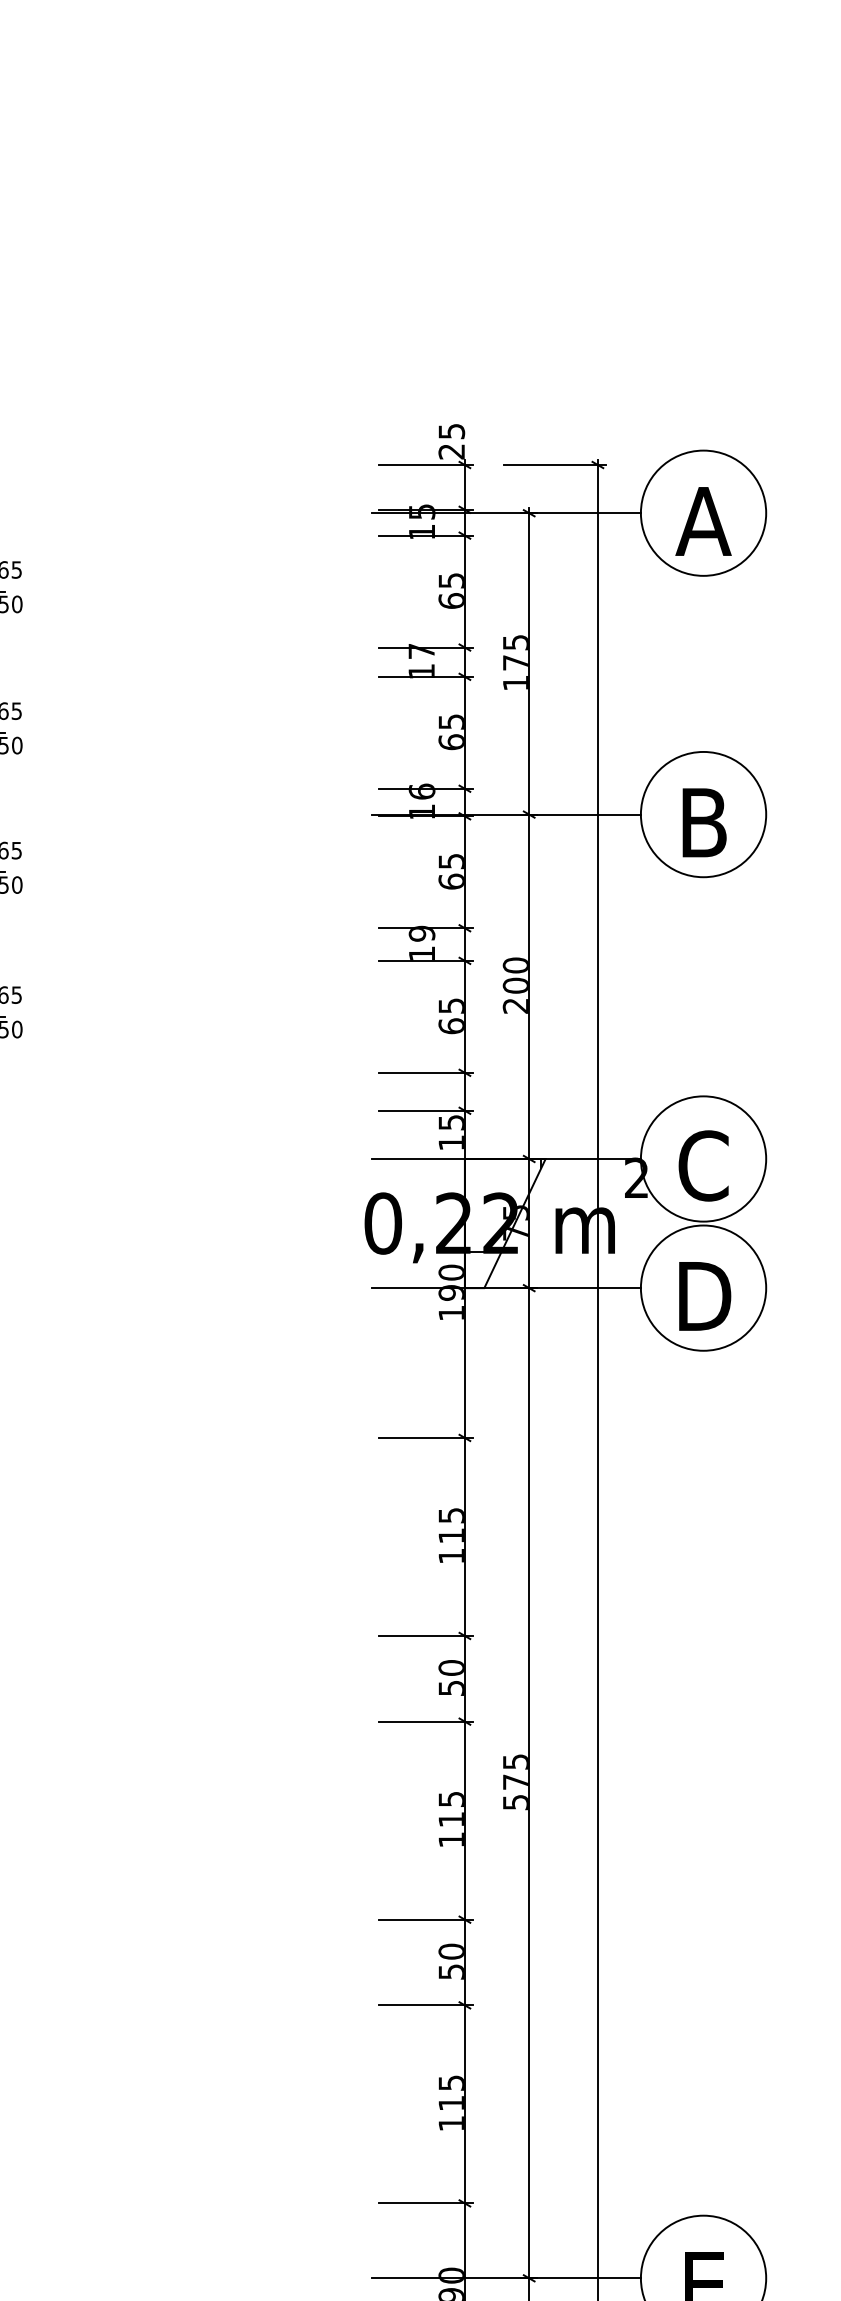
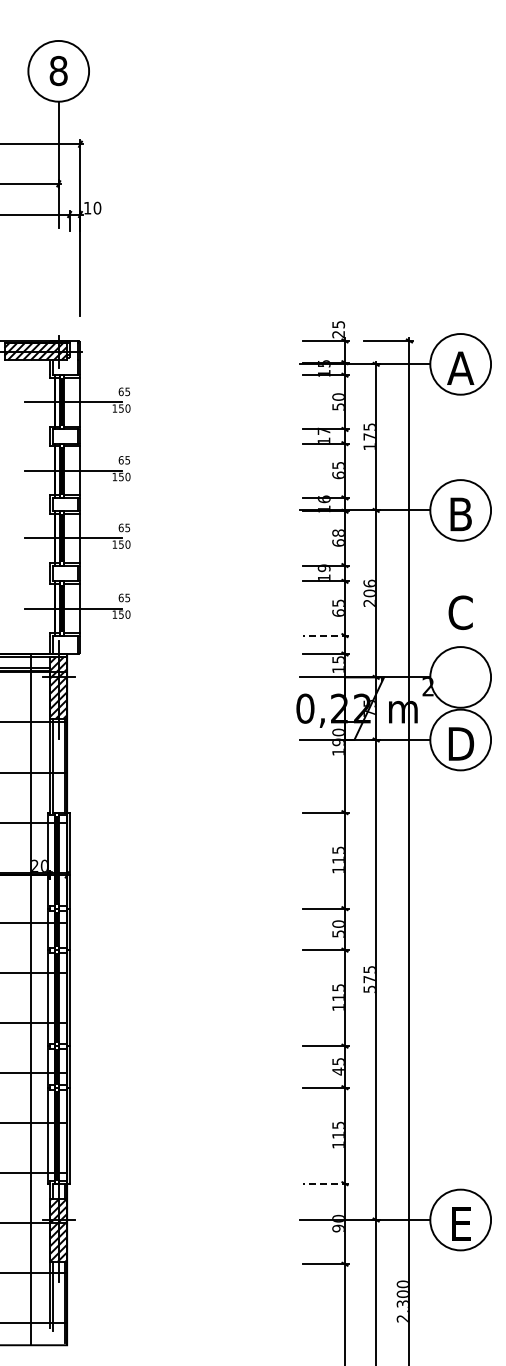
text: (449, 589) -> (337, 401), 65 -> 50
text: (449, 860) -> (337, 532), 65 -> 68
text: (513, 965) -> (368, 583), 200 -> 206
line: (426, 1072) -> (326, 635), solid -> dashed
text: (703, 1165) -> (460, 612), moved
text: (449, 1961) -> (337, 1066), 50 -> 45
line: (426, 2202) -> (326, 1183), solid -> dashed

